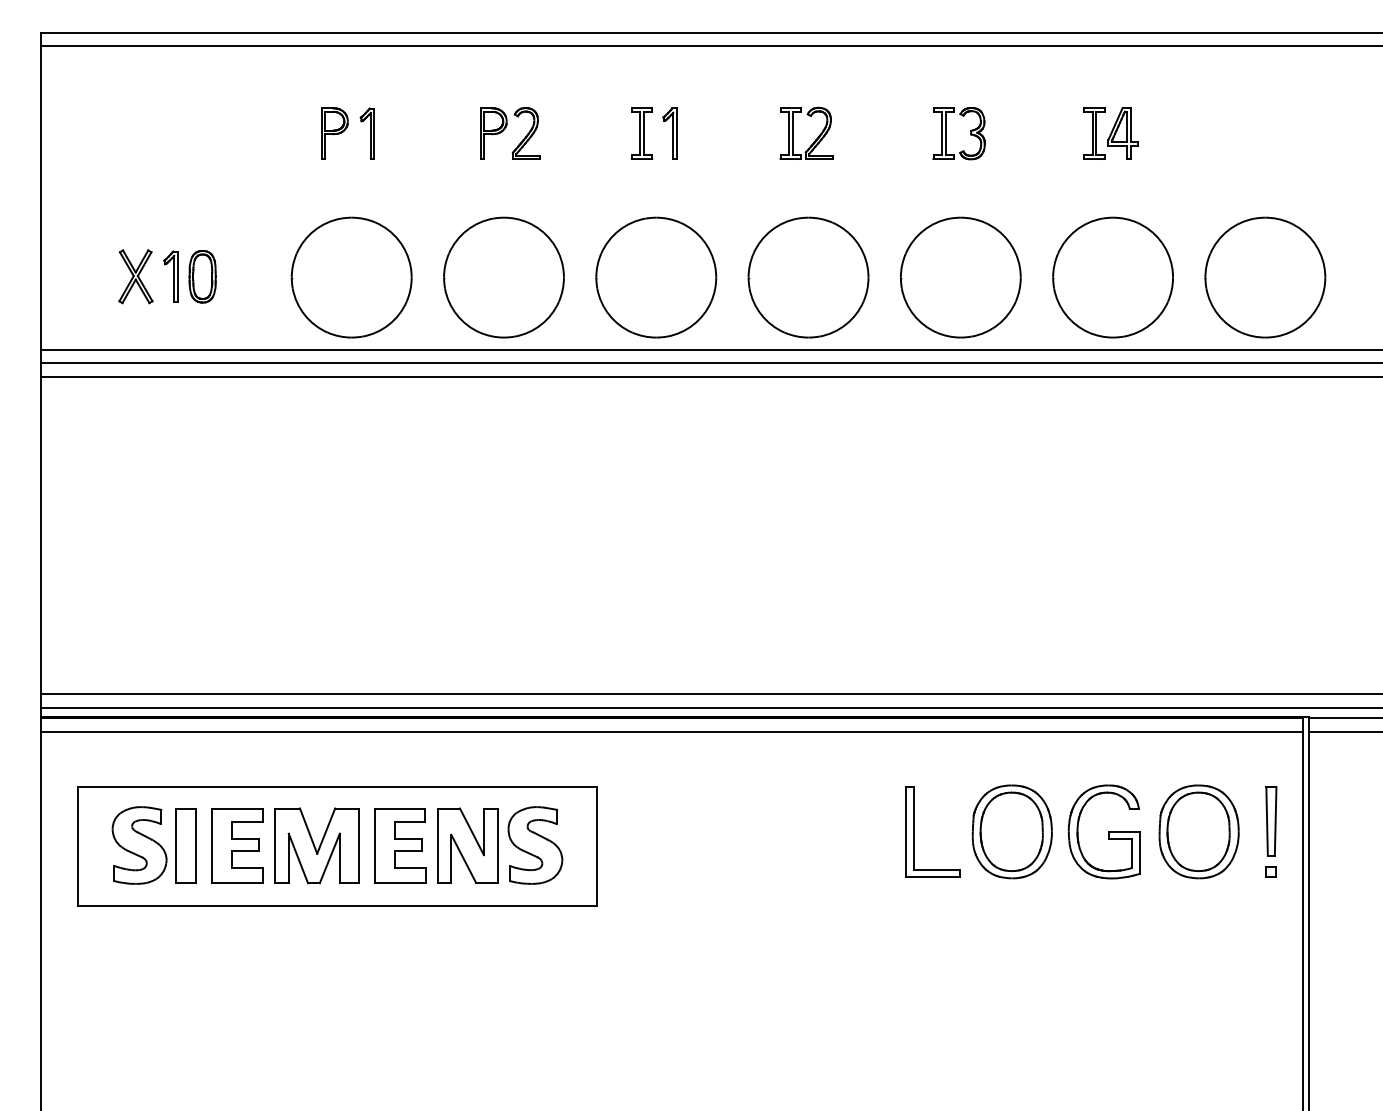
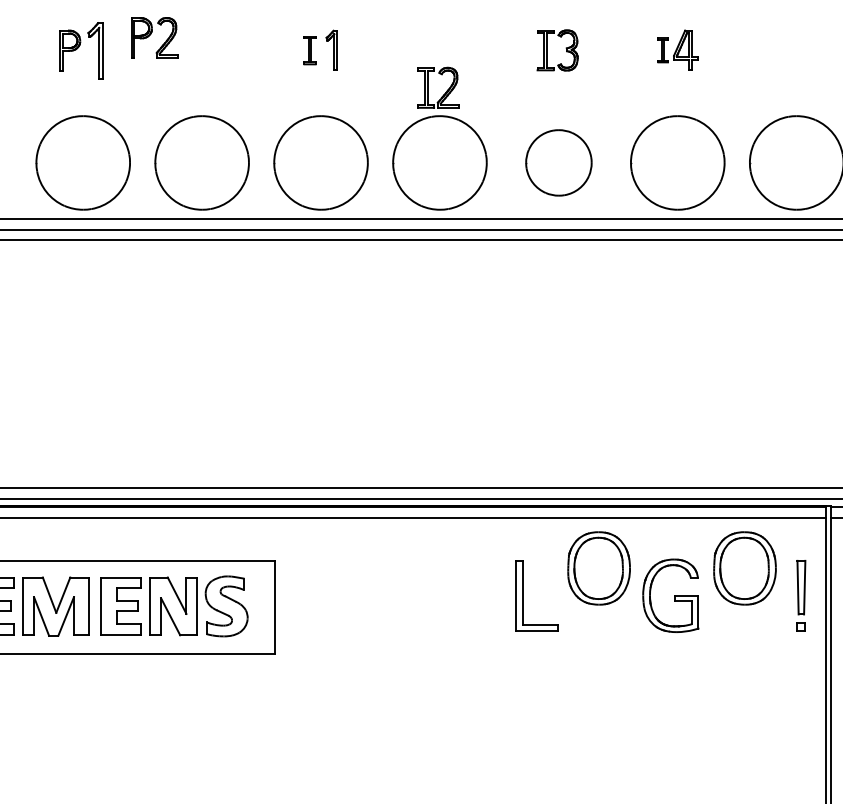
part: (505, 129) -> (151, 34), moved
part: (366, 133) -> (94, 50), size x1.4
part: (642, 133) -> (310, 50), size x0.7
part: (1094, 133) -> (663, 50), size x0.6
part: (814, 140) -> (444, 93), moved
part: (960, 277) -> (558, 162), size x0.7
part: (1011, 831) -> (598, 568), moved
part: (1198, 831) -> (744, 568), moved

